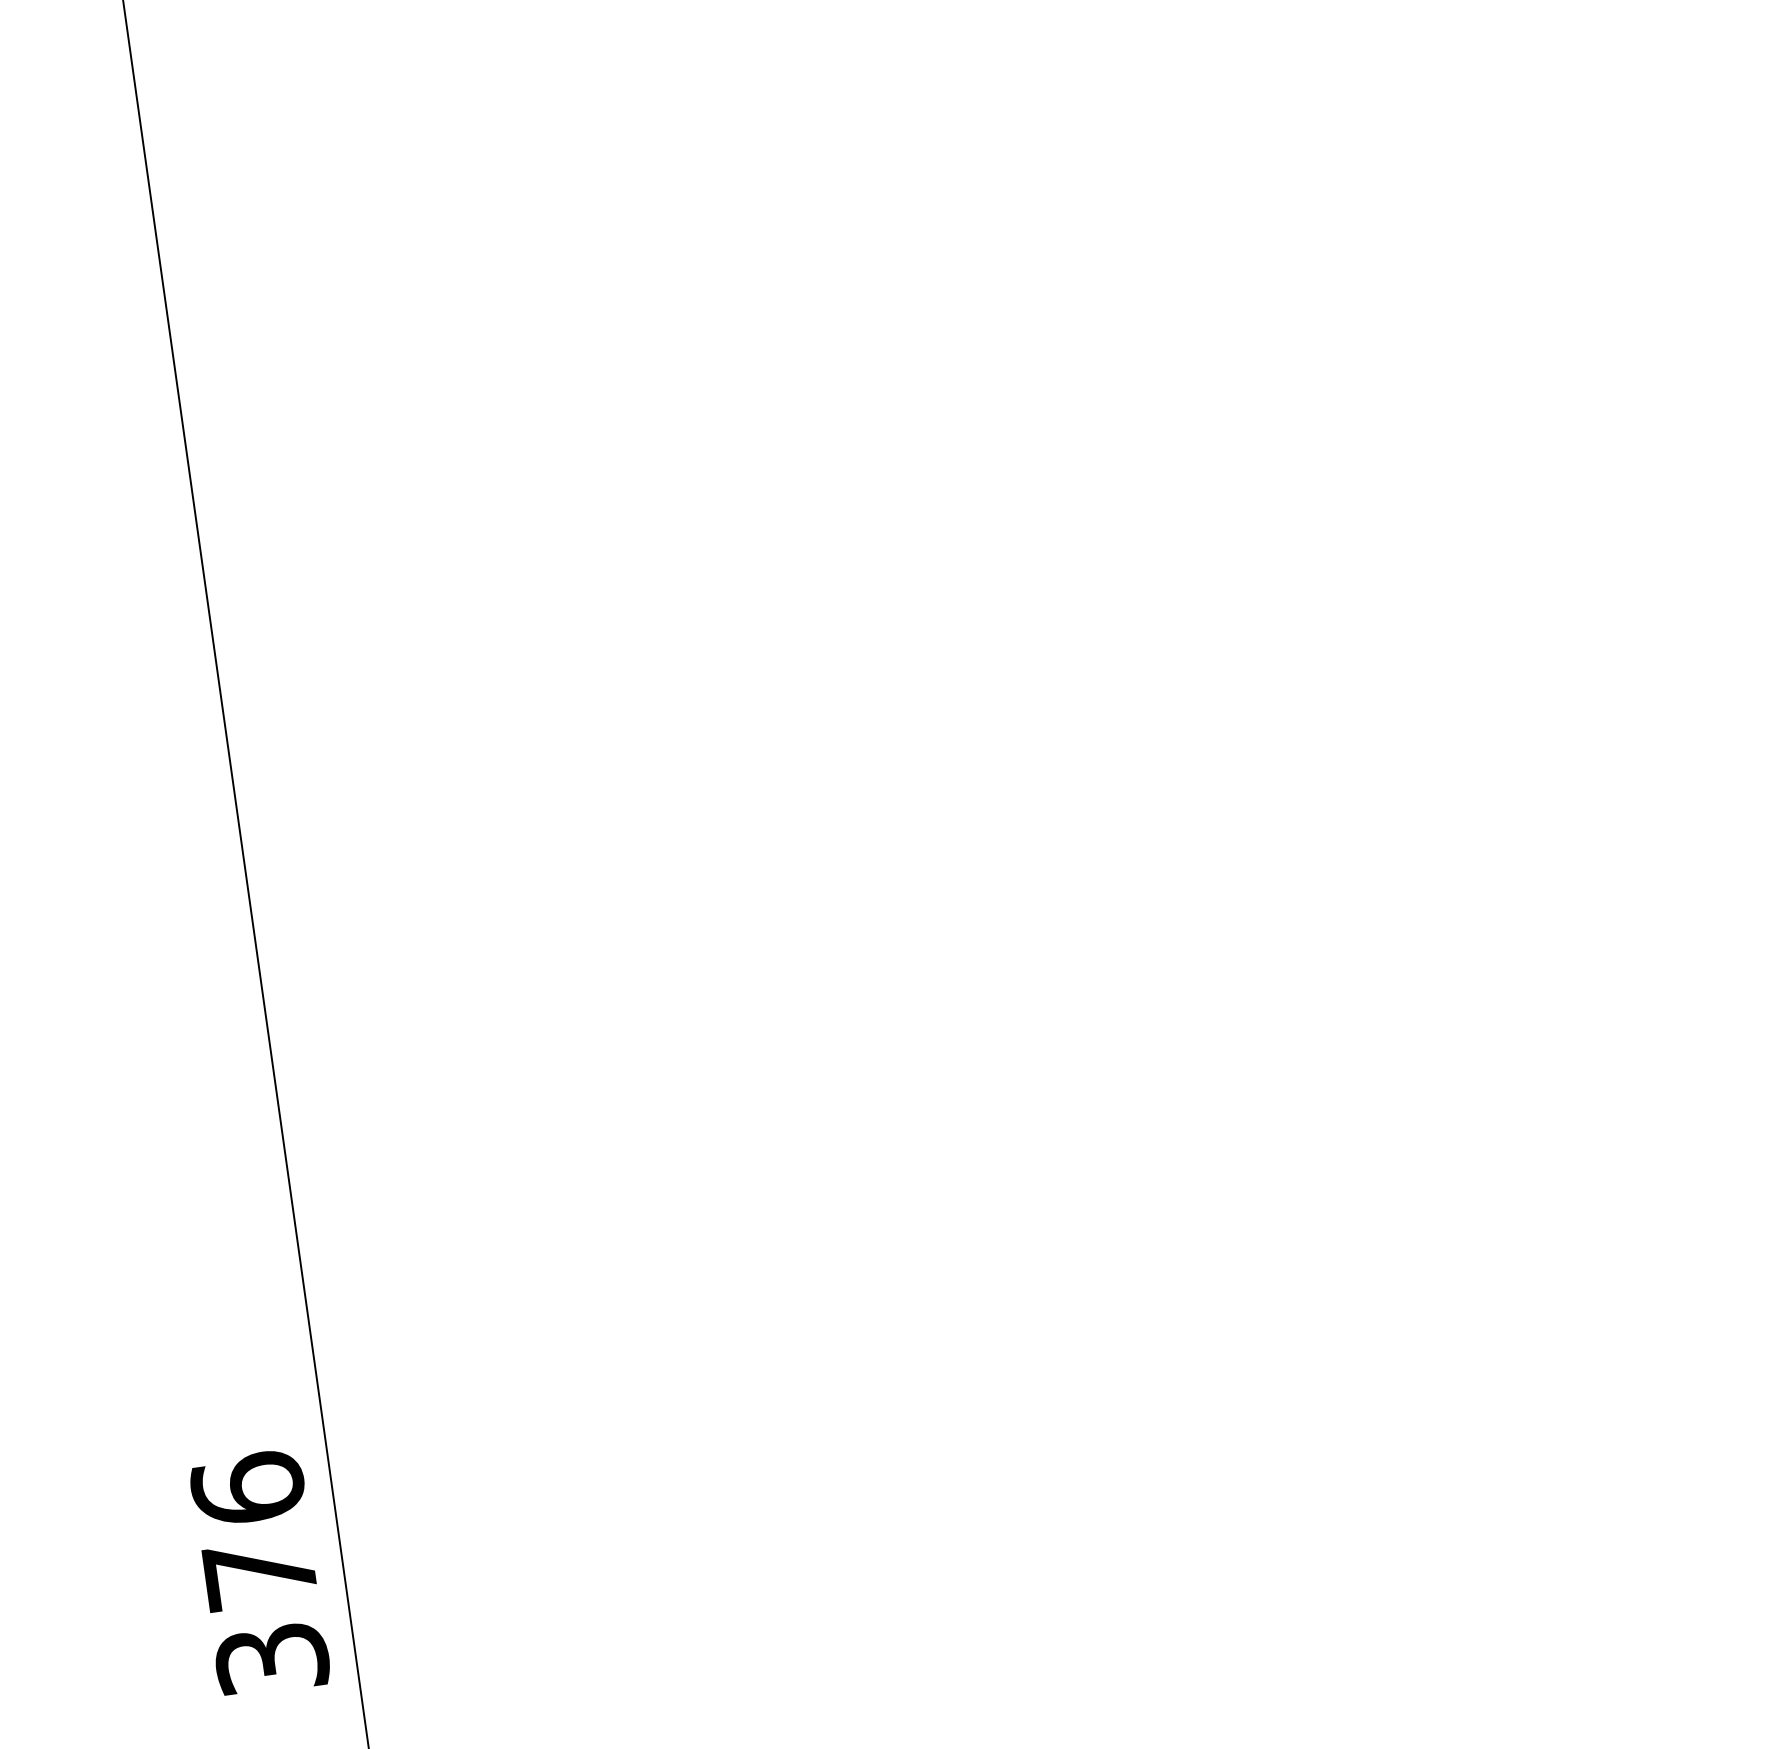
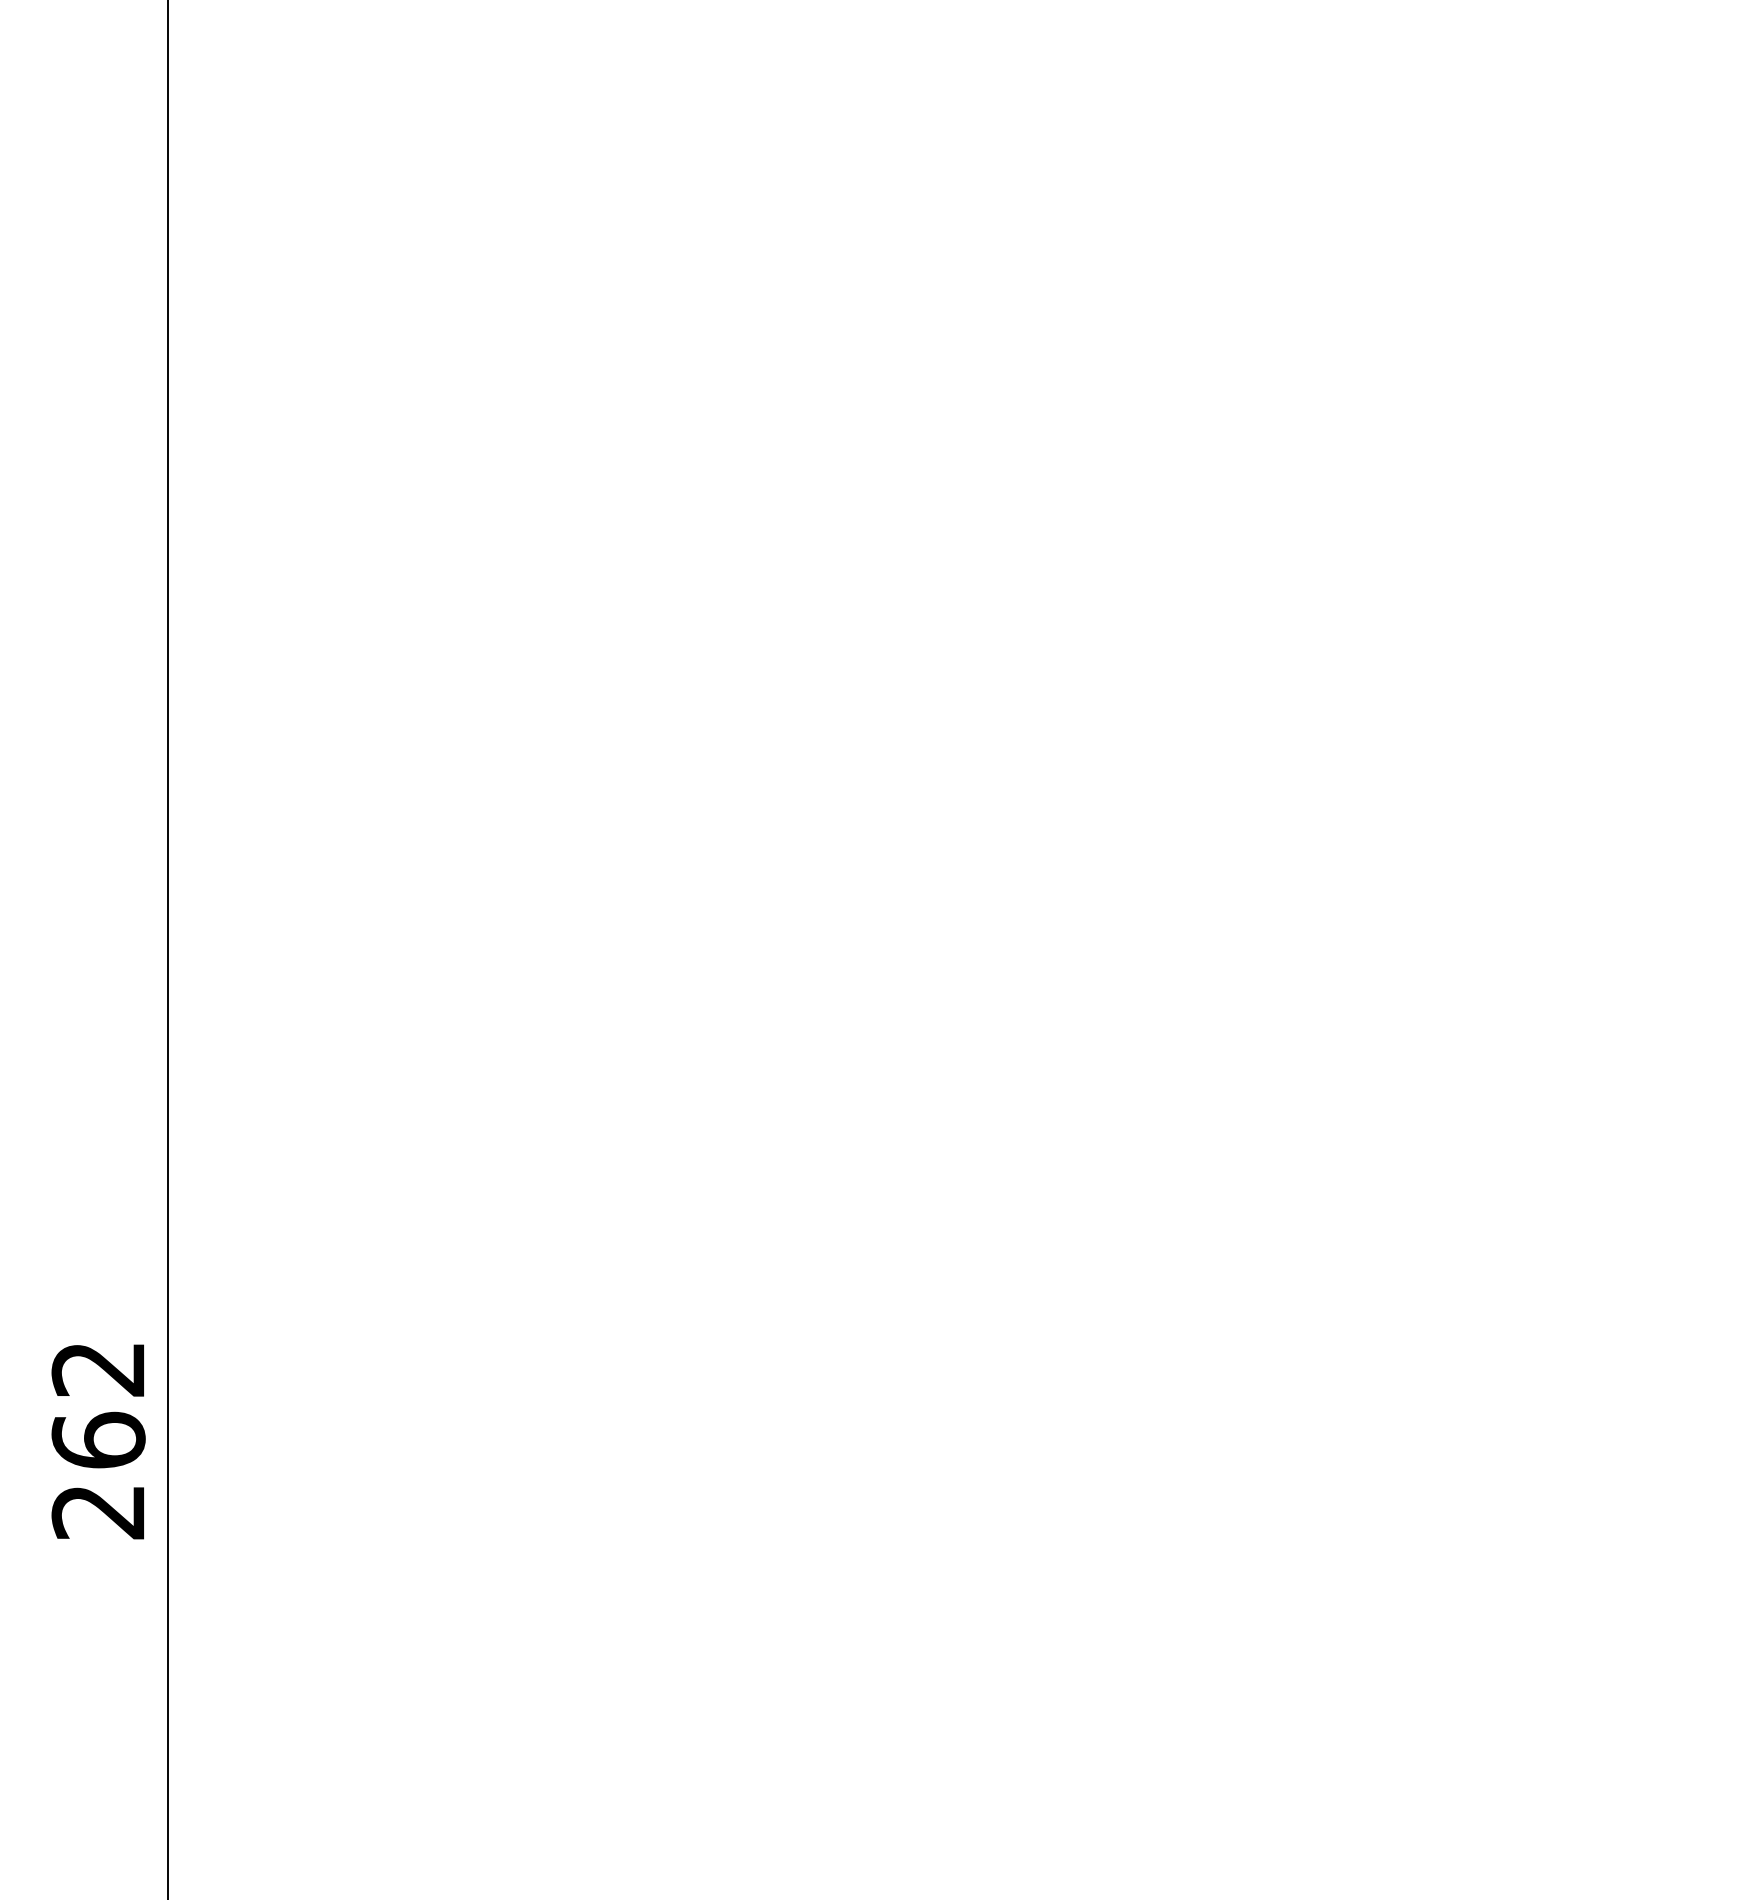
text: (259, 1572) -> (98, 1439), 376 -> 262

